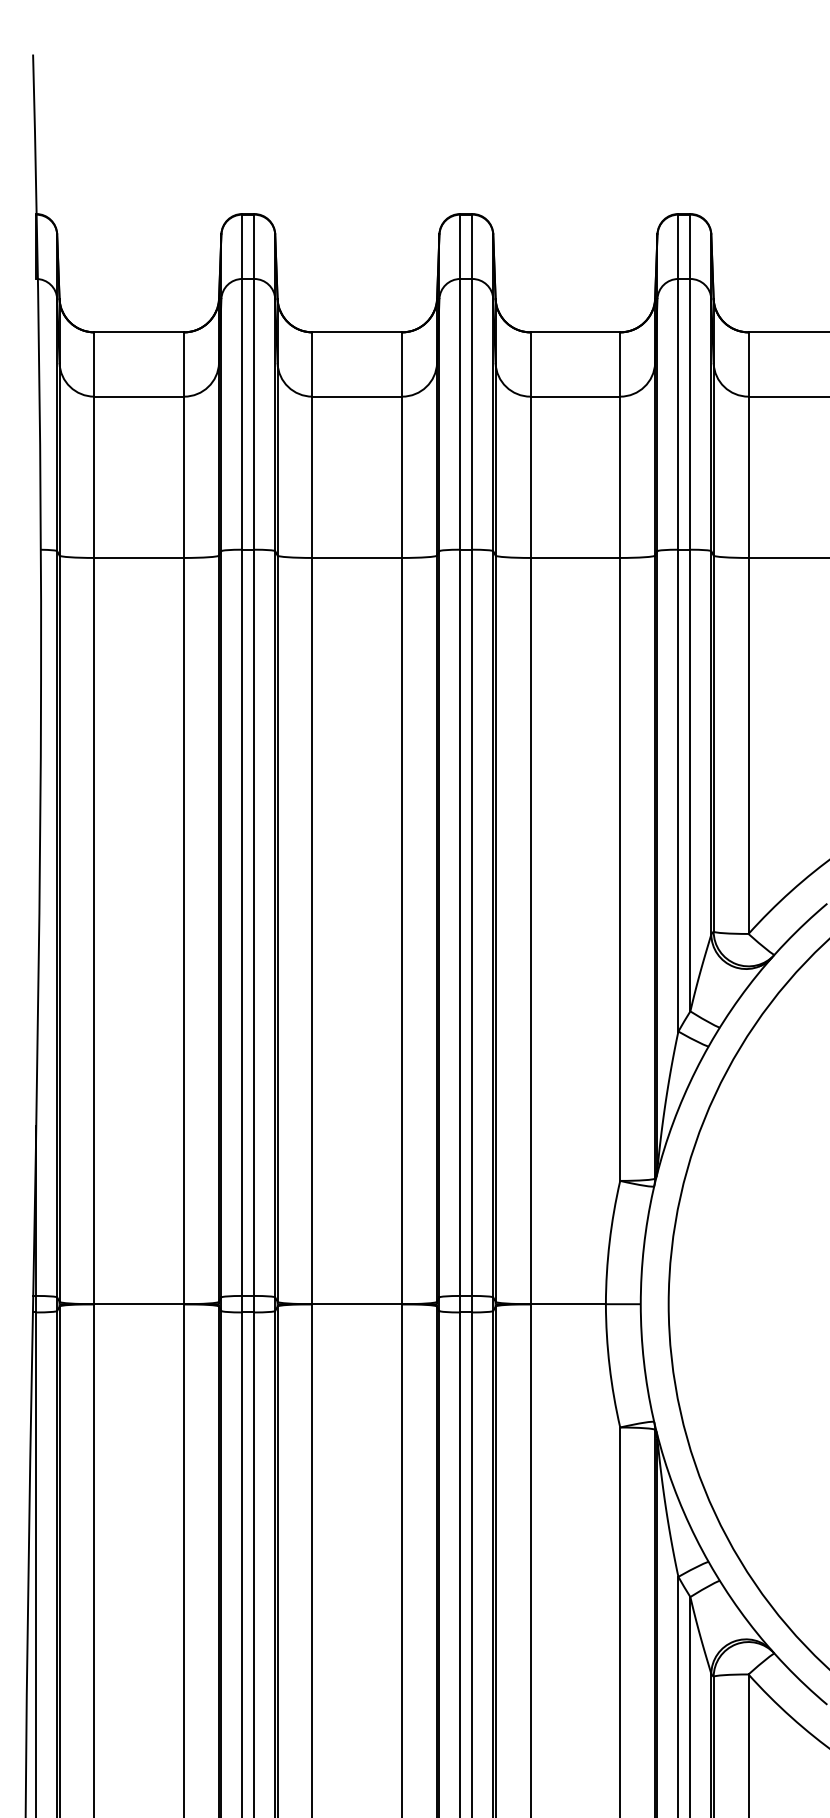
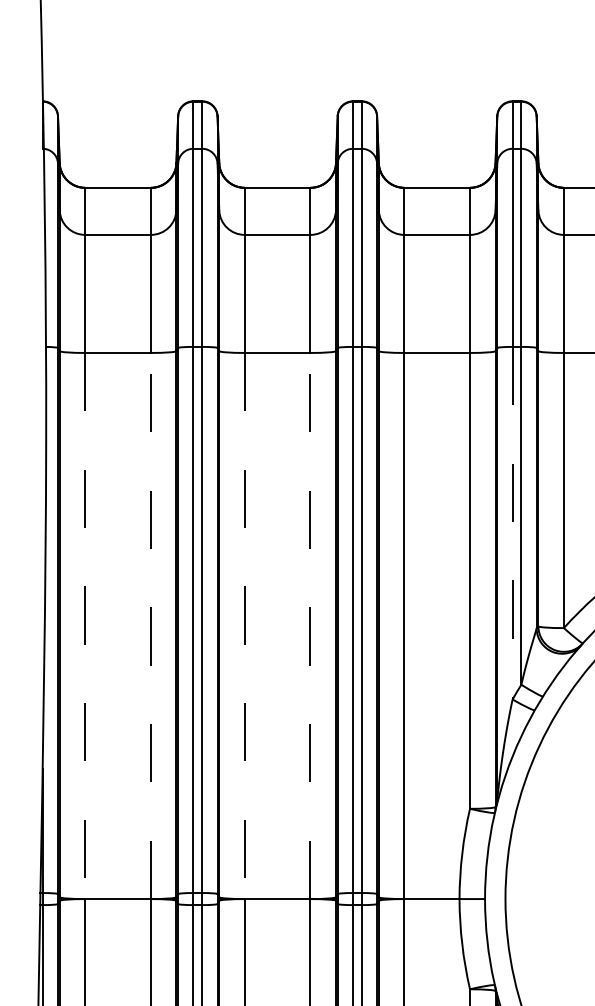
line: (678, 790) -> (512, 523), solid -> dashed
line: (184, 930) -> (151, 625), solid -> dashed
line: (402, 930) -> (310, 625), solid -> dashed
line: (94, 931) -> (85, 626), solid -> dashed
line: (312, 931) -> (244, 626), solid -> dashed

